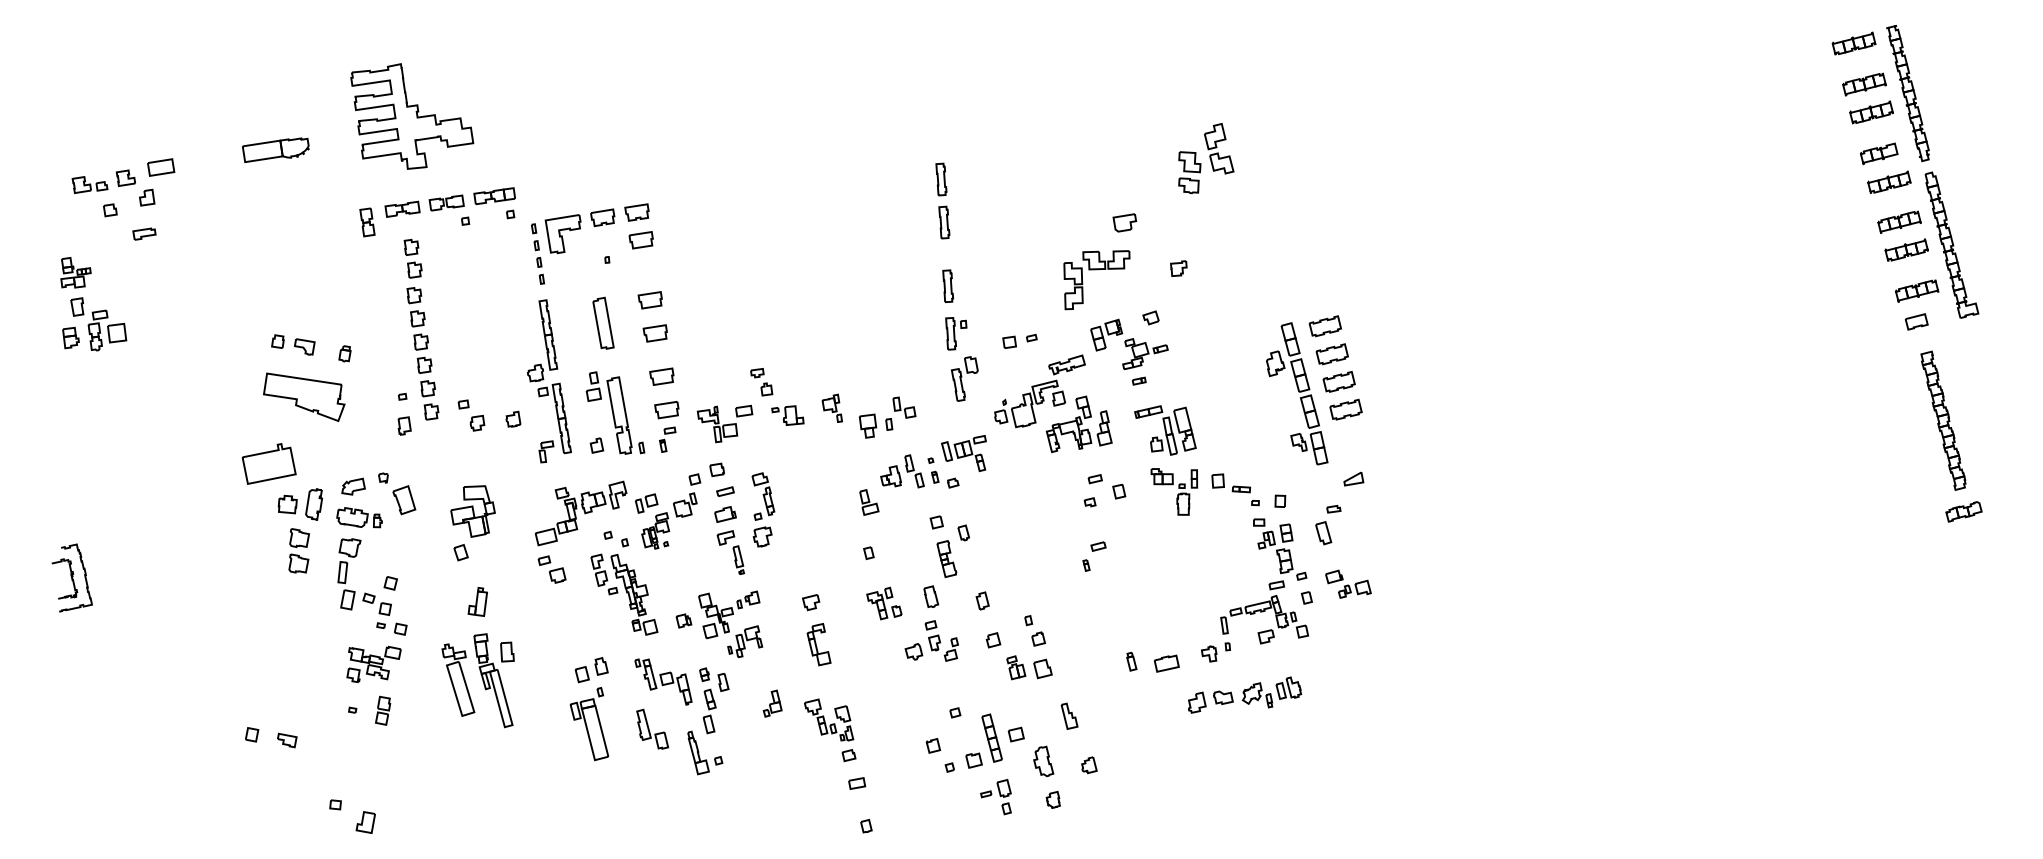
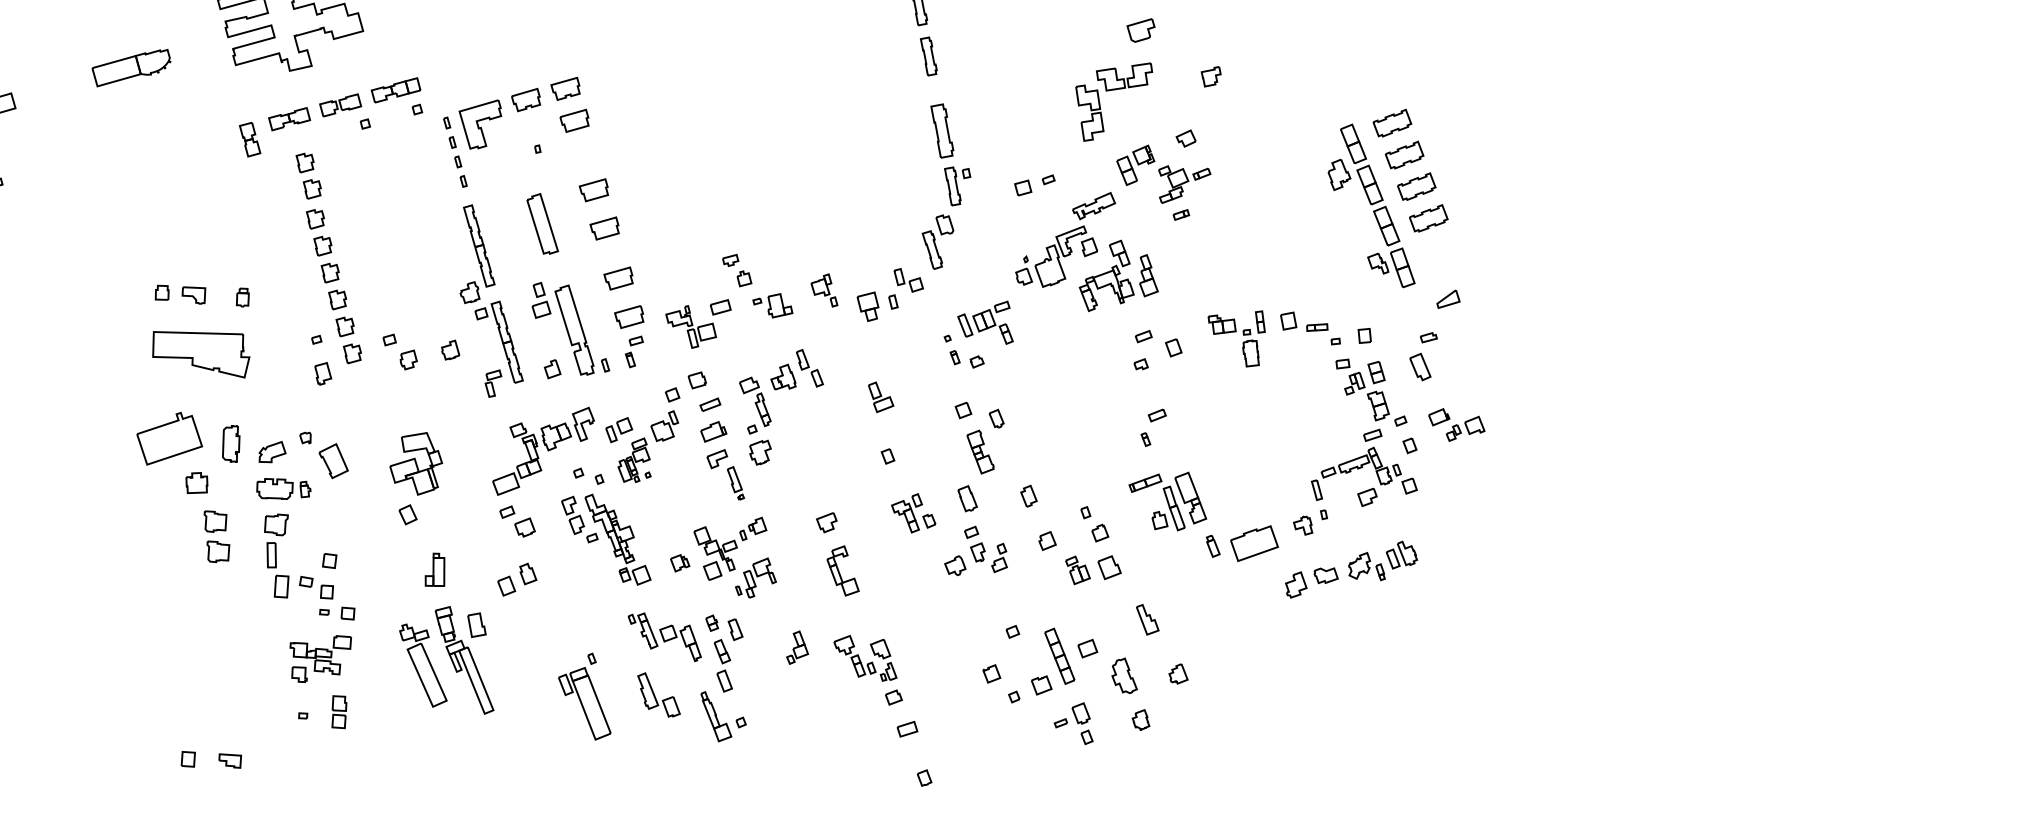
part: (948, 285) -> (943, 129), size x1.4
part: (964, 378) -> (938, 241), moved
part: (1165, 430) -> (1167, 502), moved
part: (902, 471) -> (795, 370), moved
part: (314, 504) -> (231, 444), moved
part: (1166, 663) -> (1254, 543), size x1.6
part: (591, 670) -> (516, 580), moved

